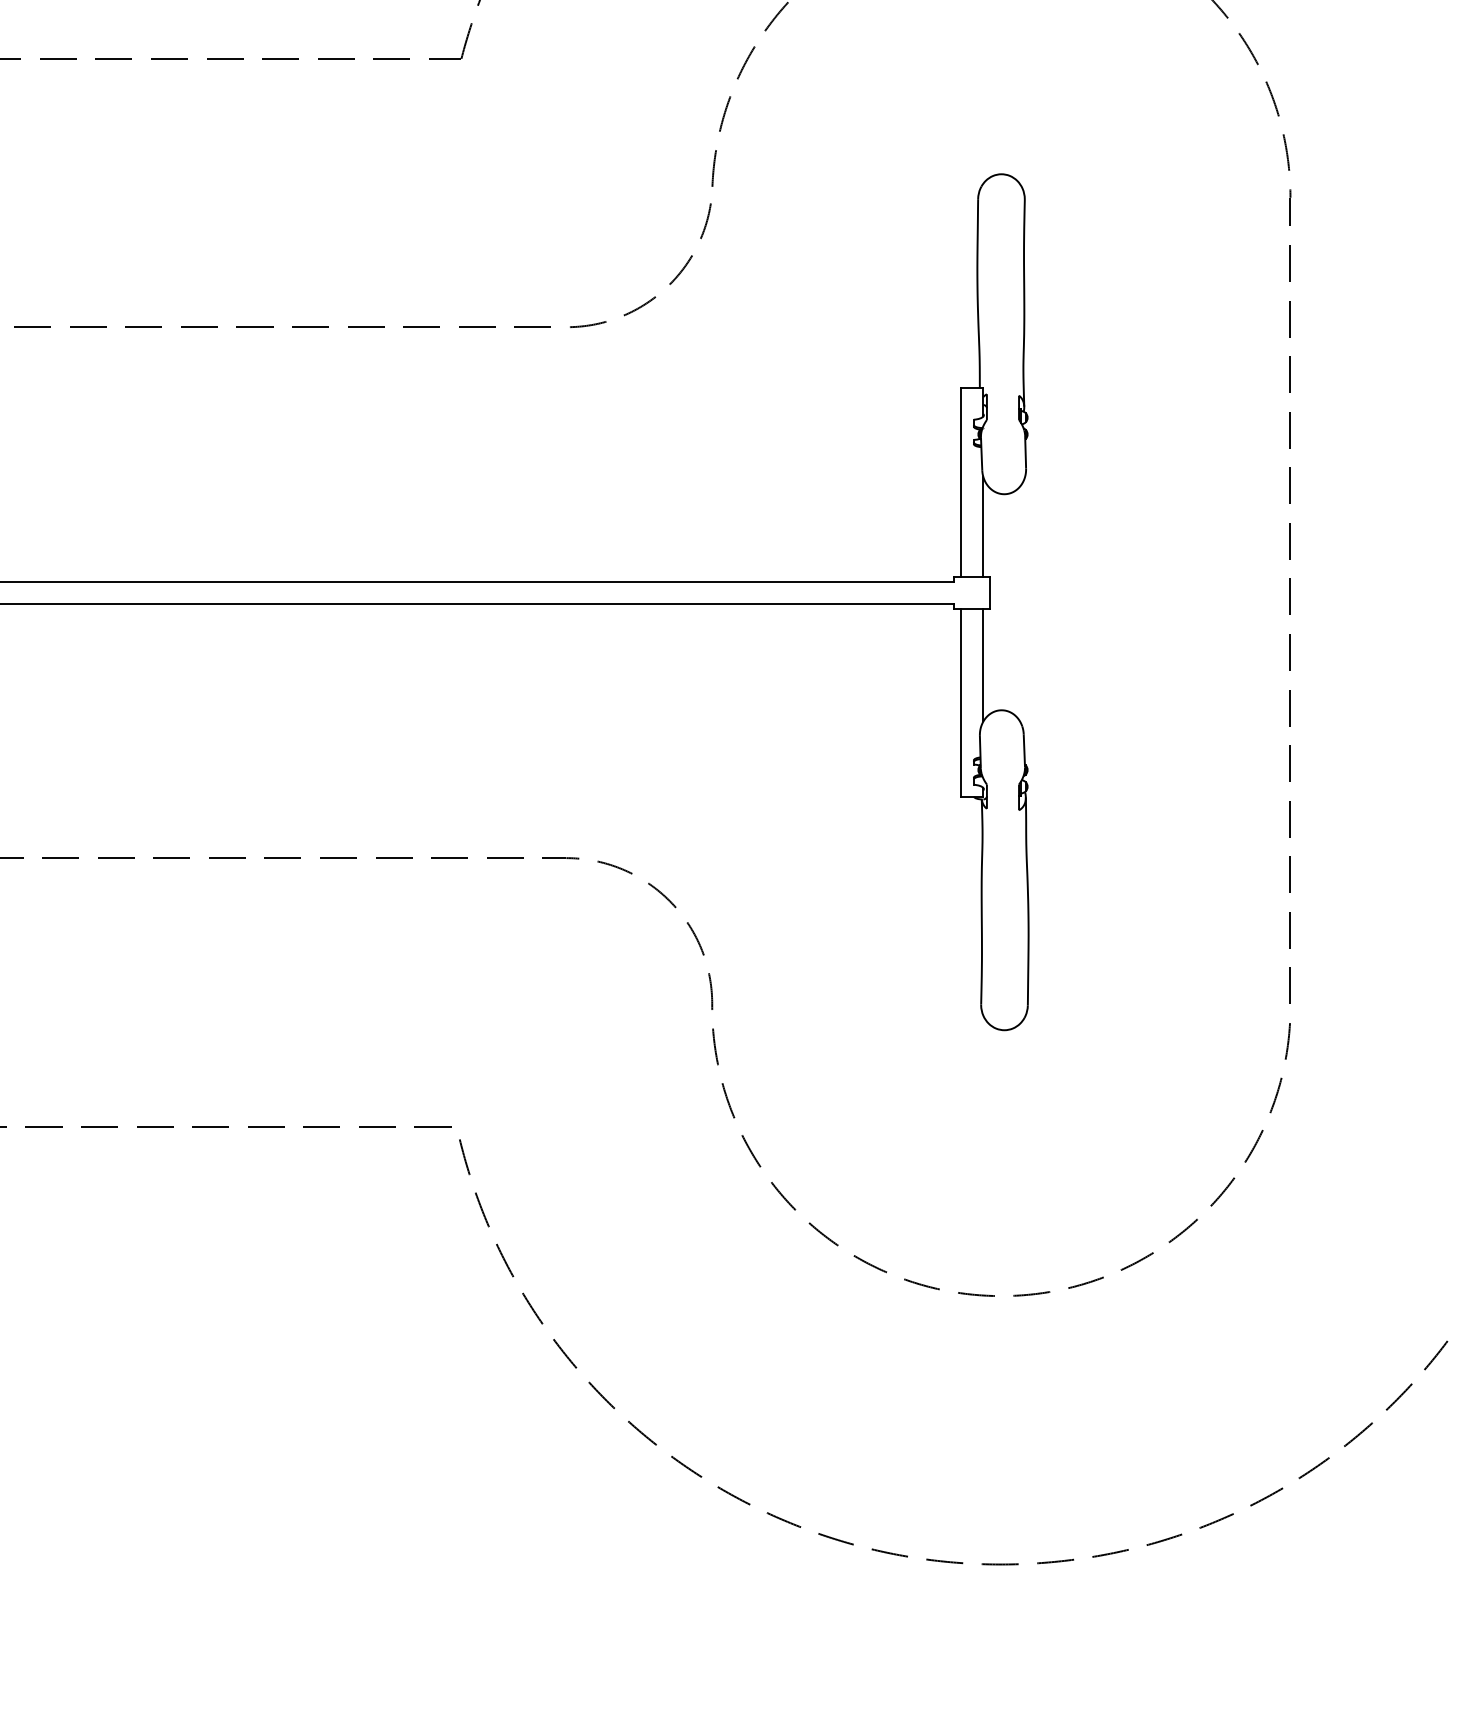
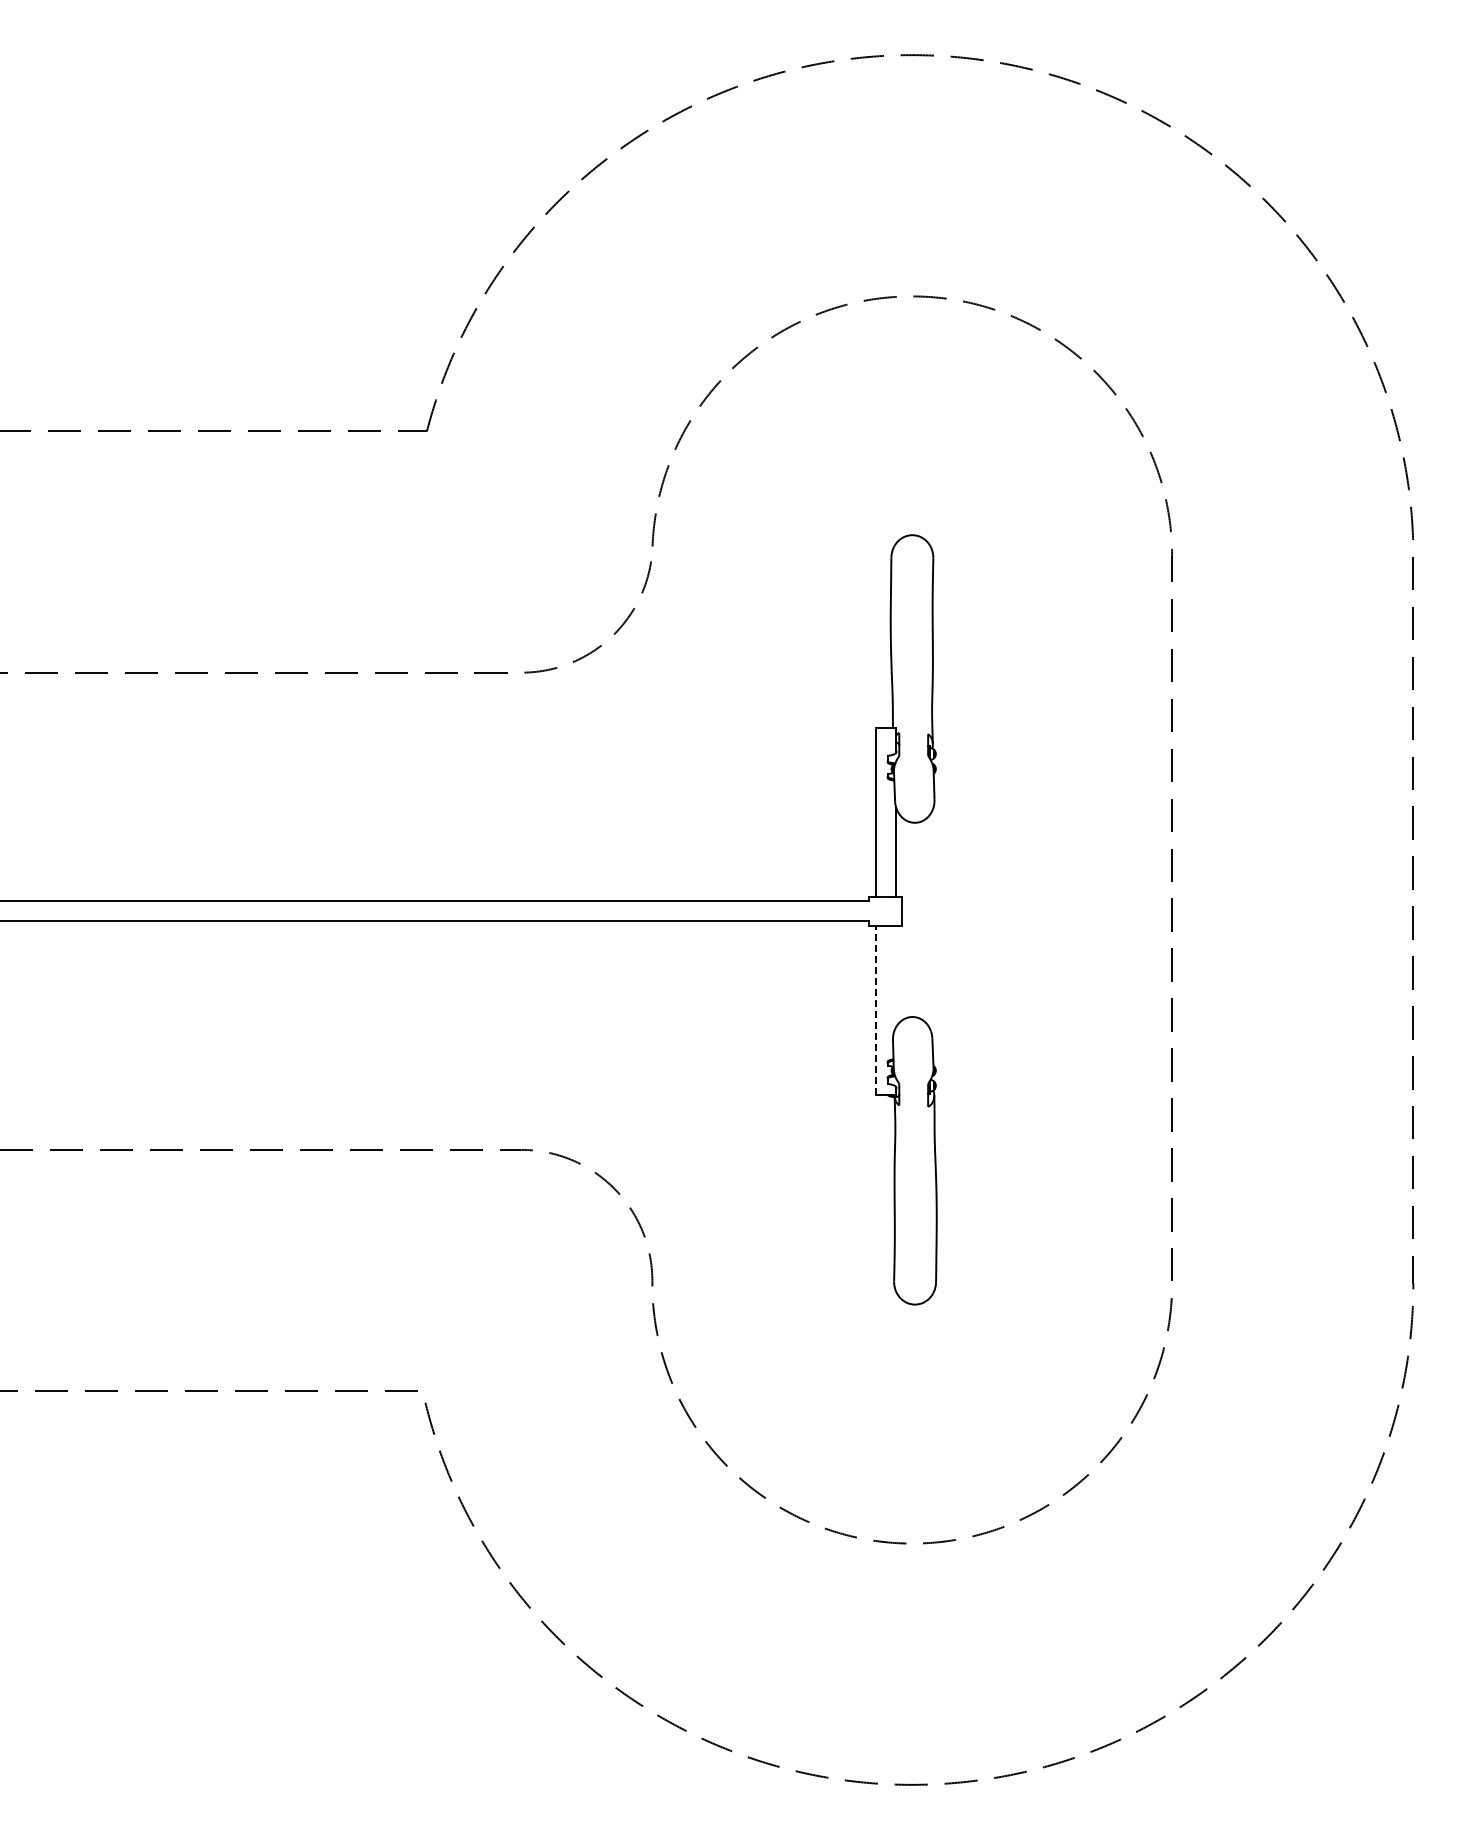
line: (983, 665) -> (896, 976), removed
line: (961, 703) -> (876, 1010), solid -> dashed

